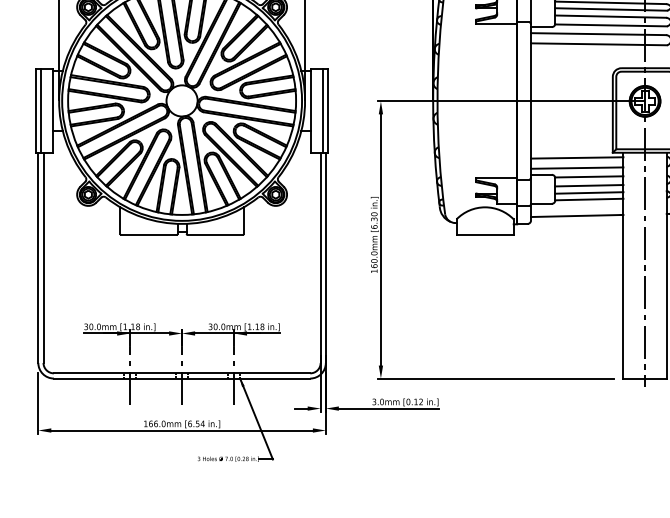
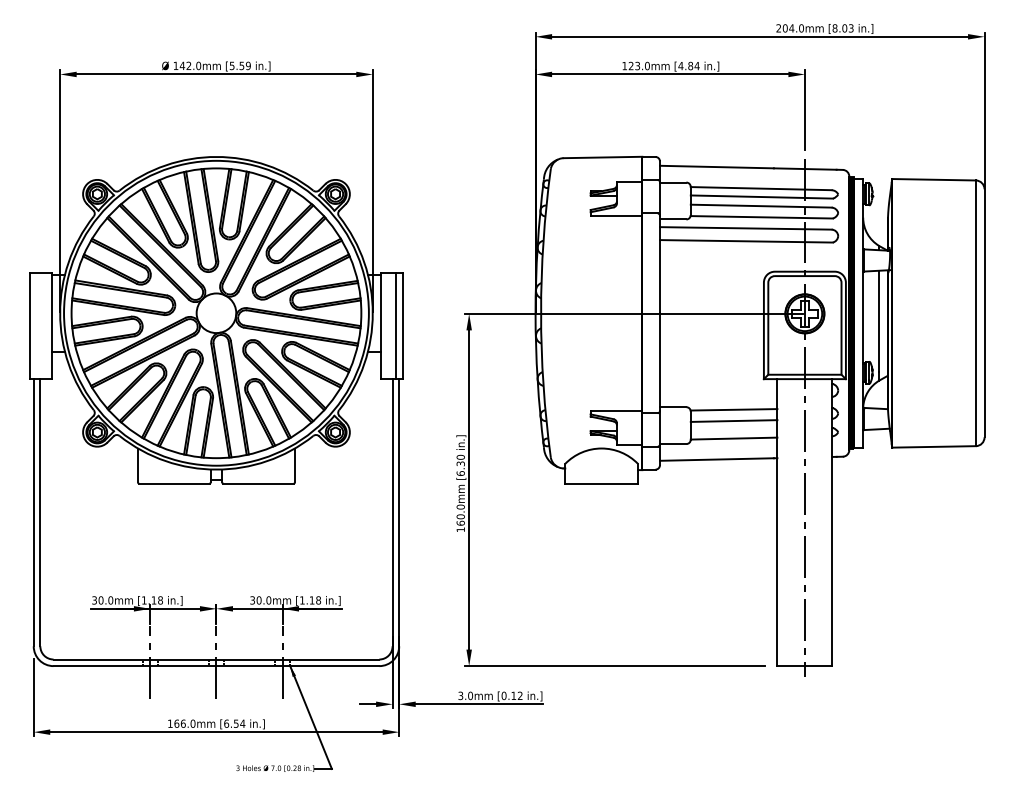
line: (41, 110) -> (37, 325), removed
line: (577, 157) -> (718, 385), removed
line: (577, 167) -> (718, 398), removed
line: (588, 193) -> (733, 430), removed

